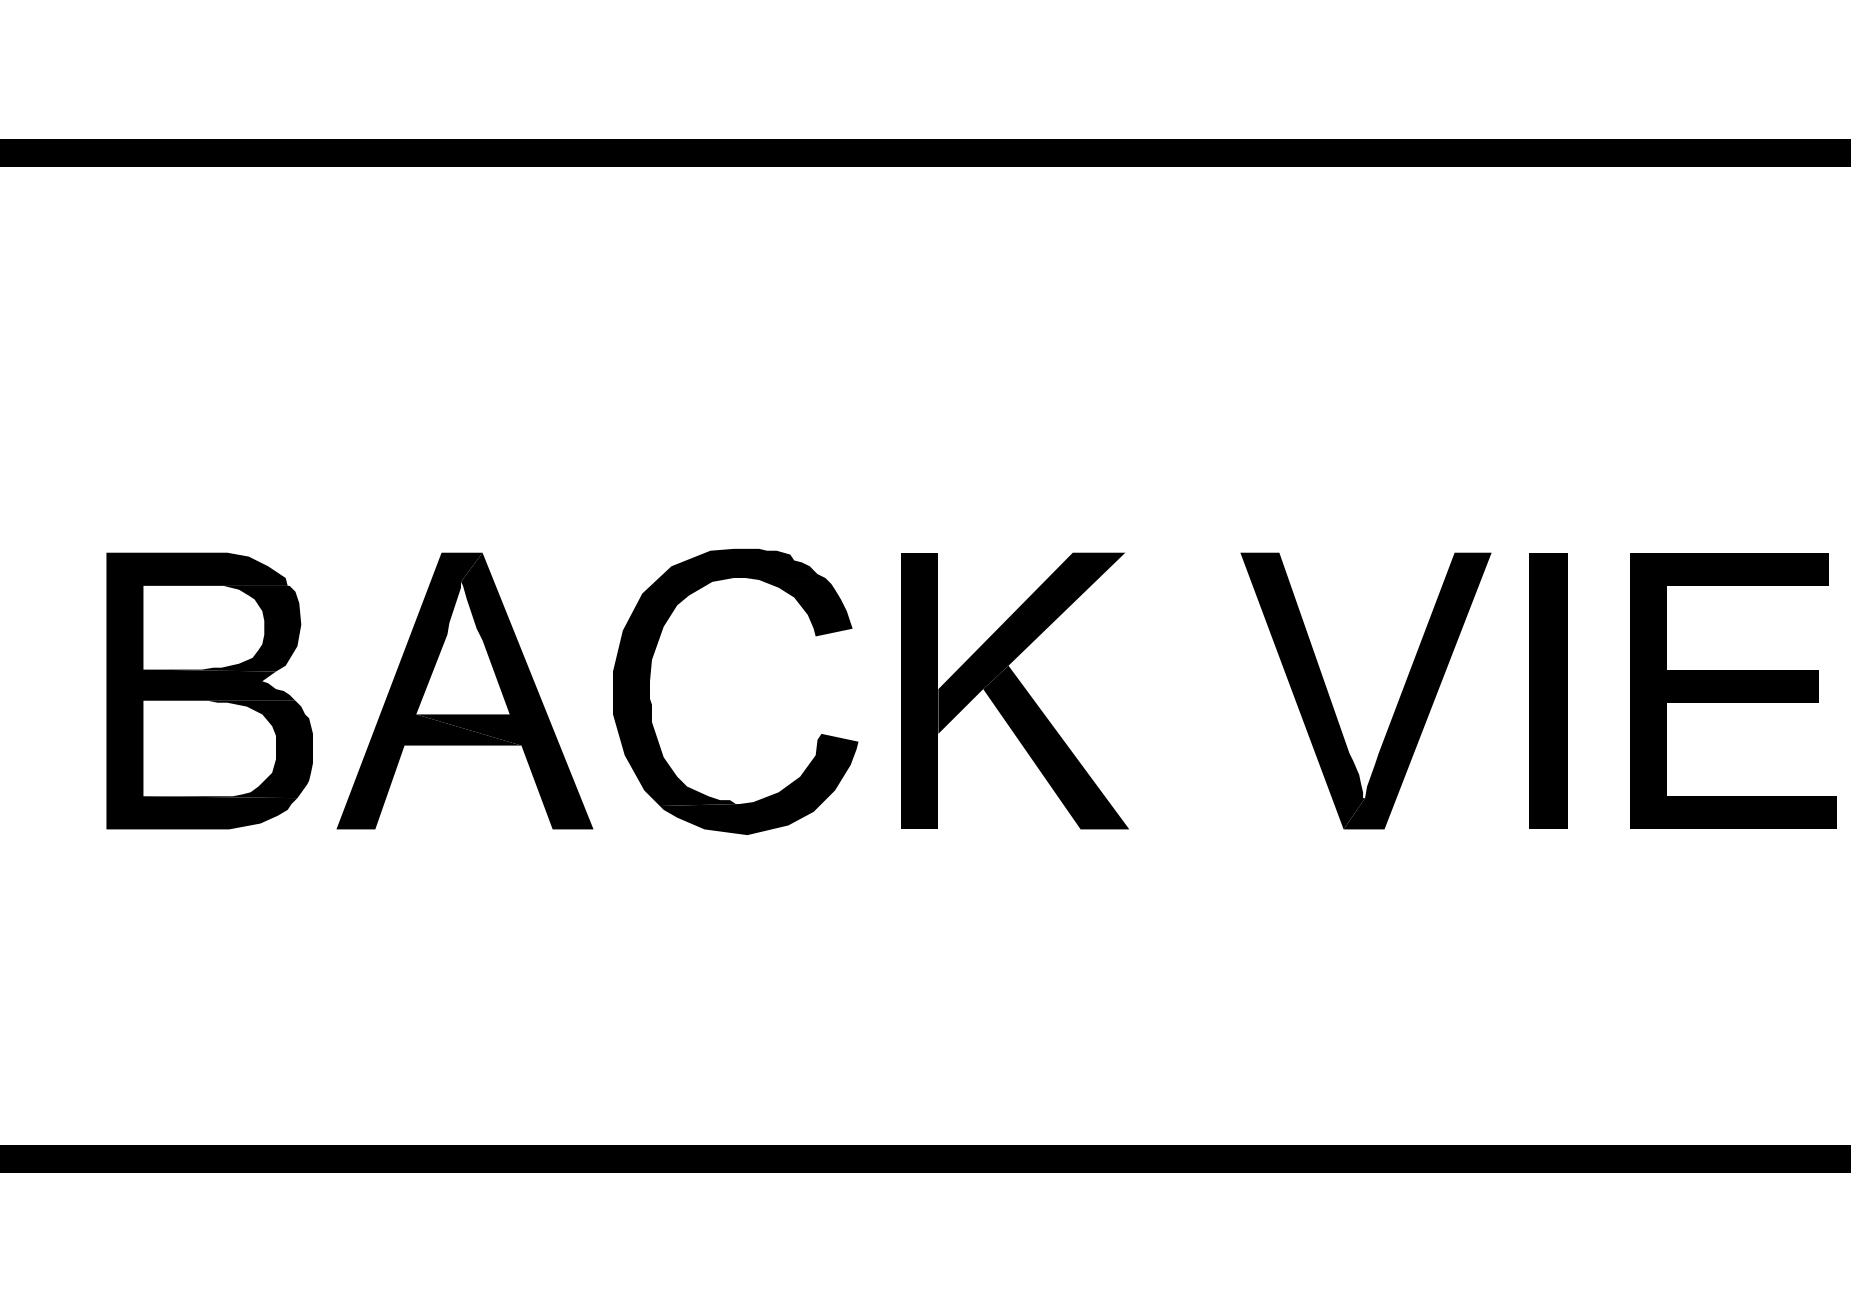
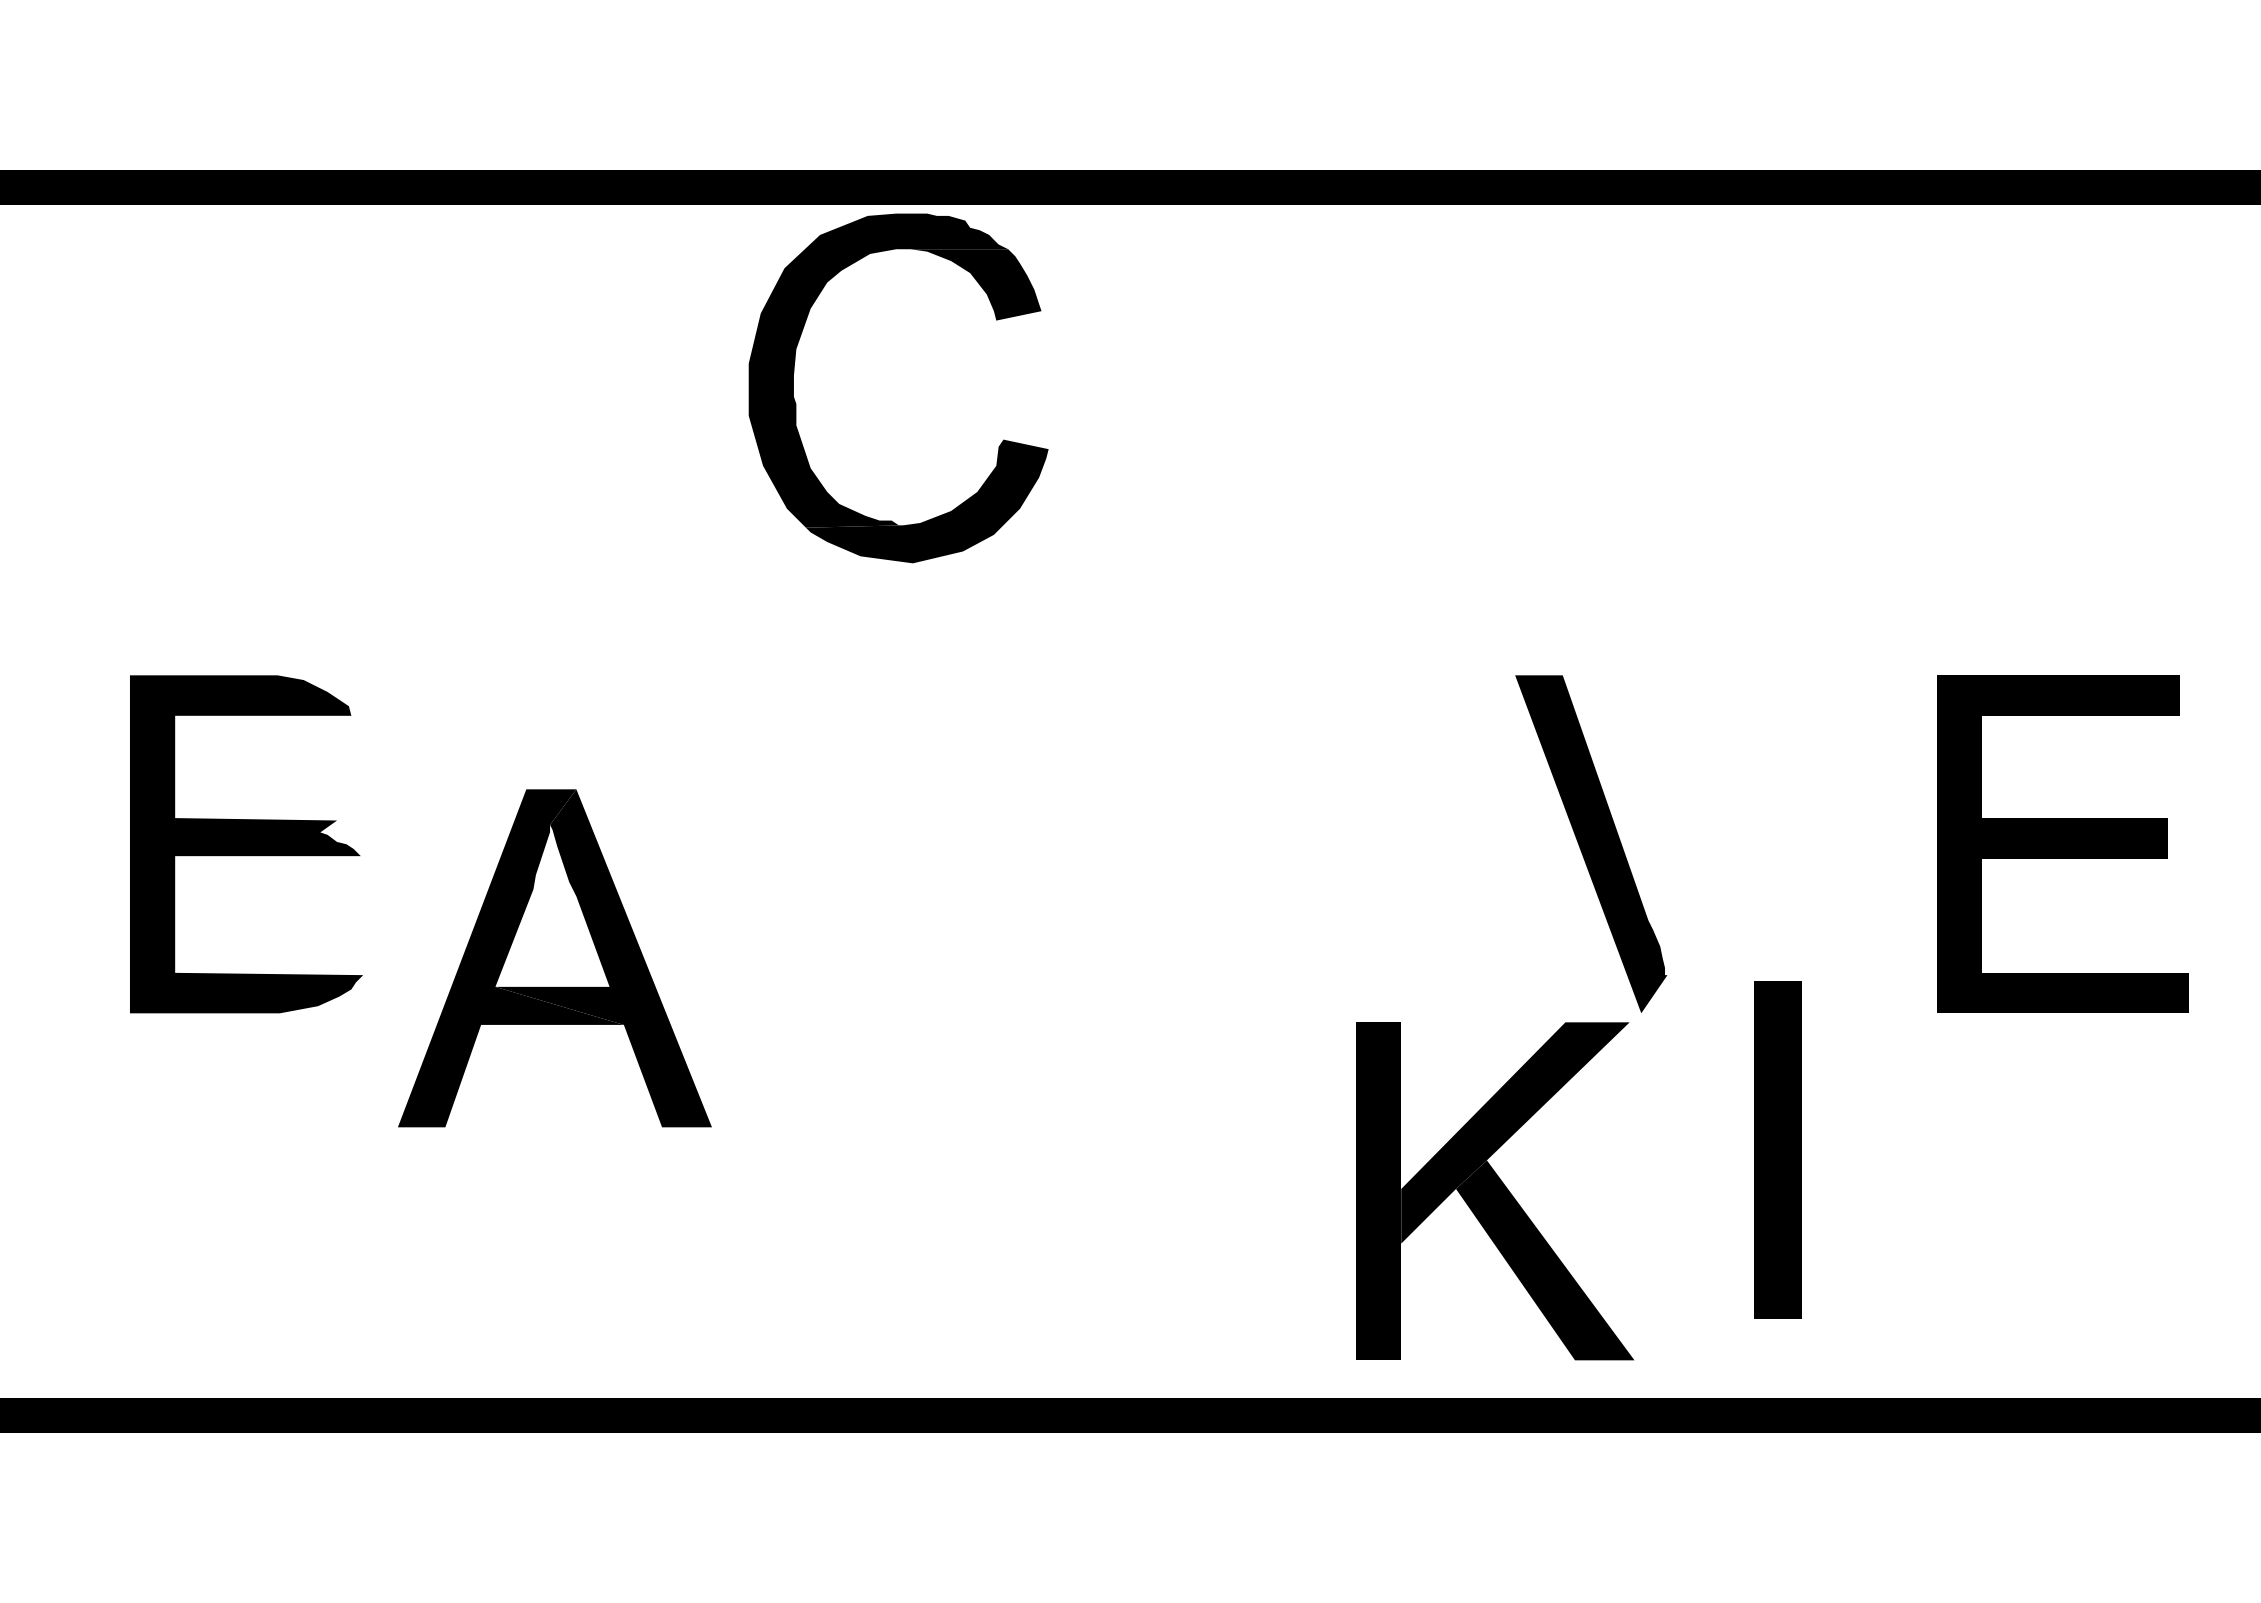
fill: (222, 628) -> (271, 767), removed
part: (1547, 690) -> (1777, 1149), moved
part: (1732, 690) -> (2062, 843), moved
part: (464, 691) -> (554, 958), moved
part: (1015, 691) -> (1495, 1191), moved
fill: (1417, 691) -> (1731, 844), removed
part: (652, 704) -> (796, 403), moved
fill: (228, 749) -> (278, 915), removed

